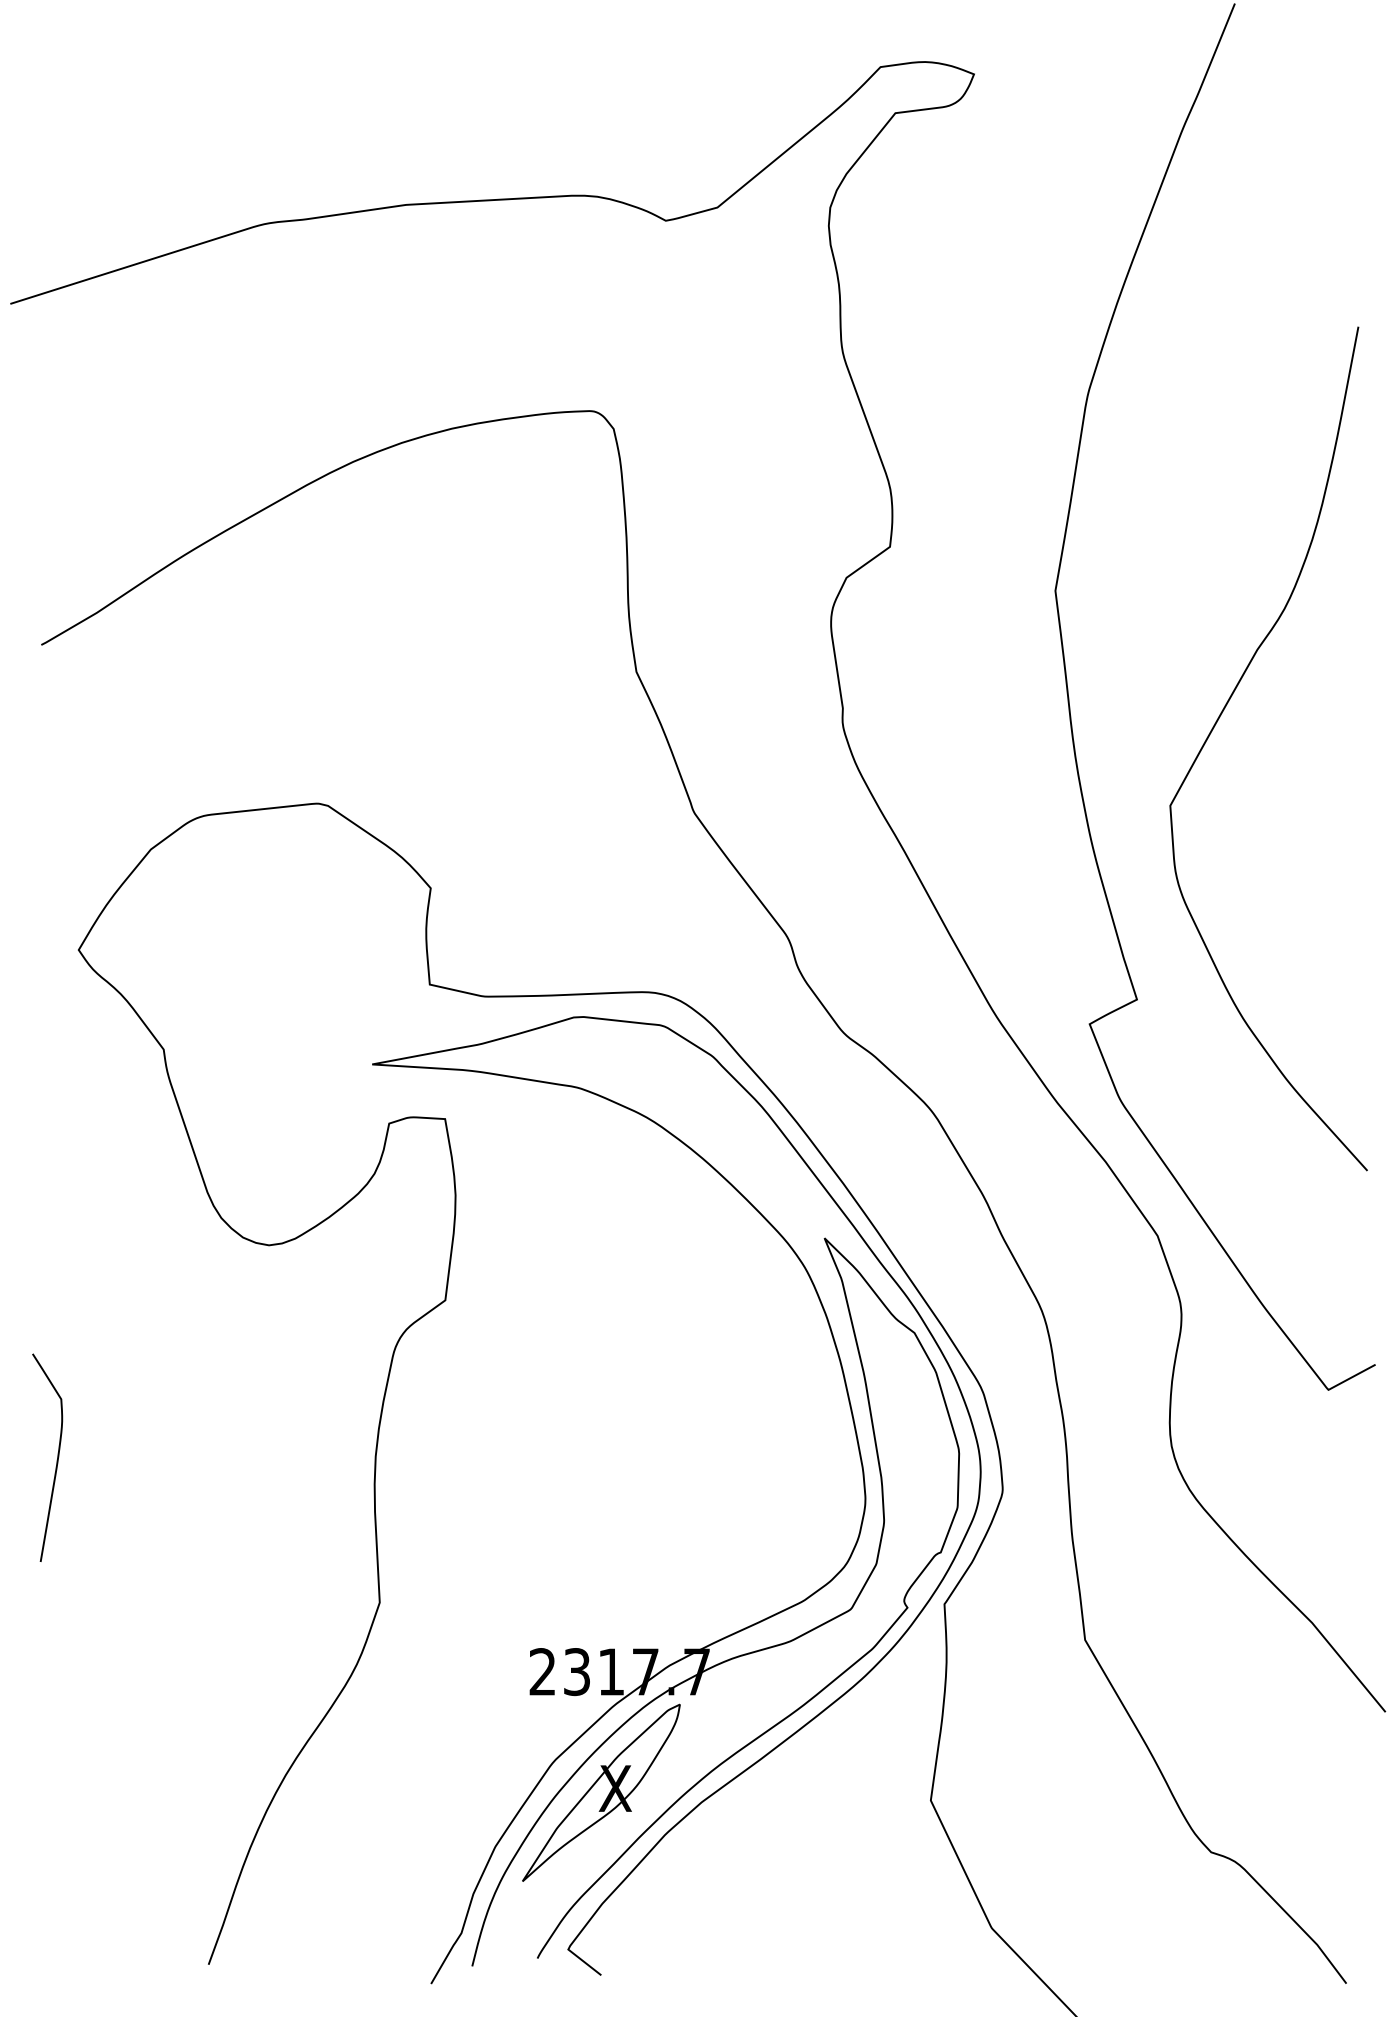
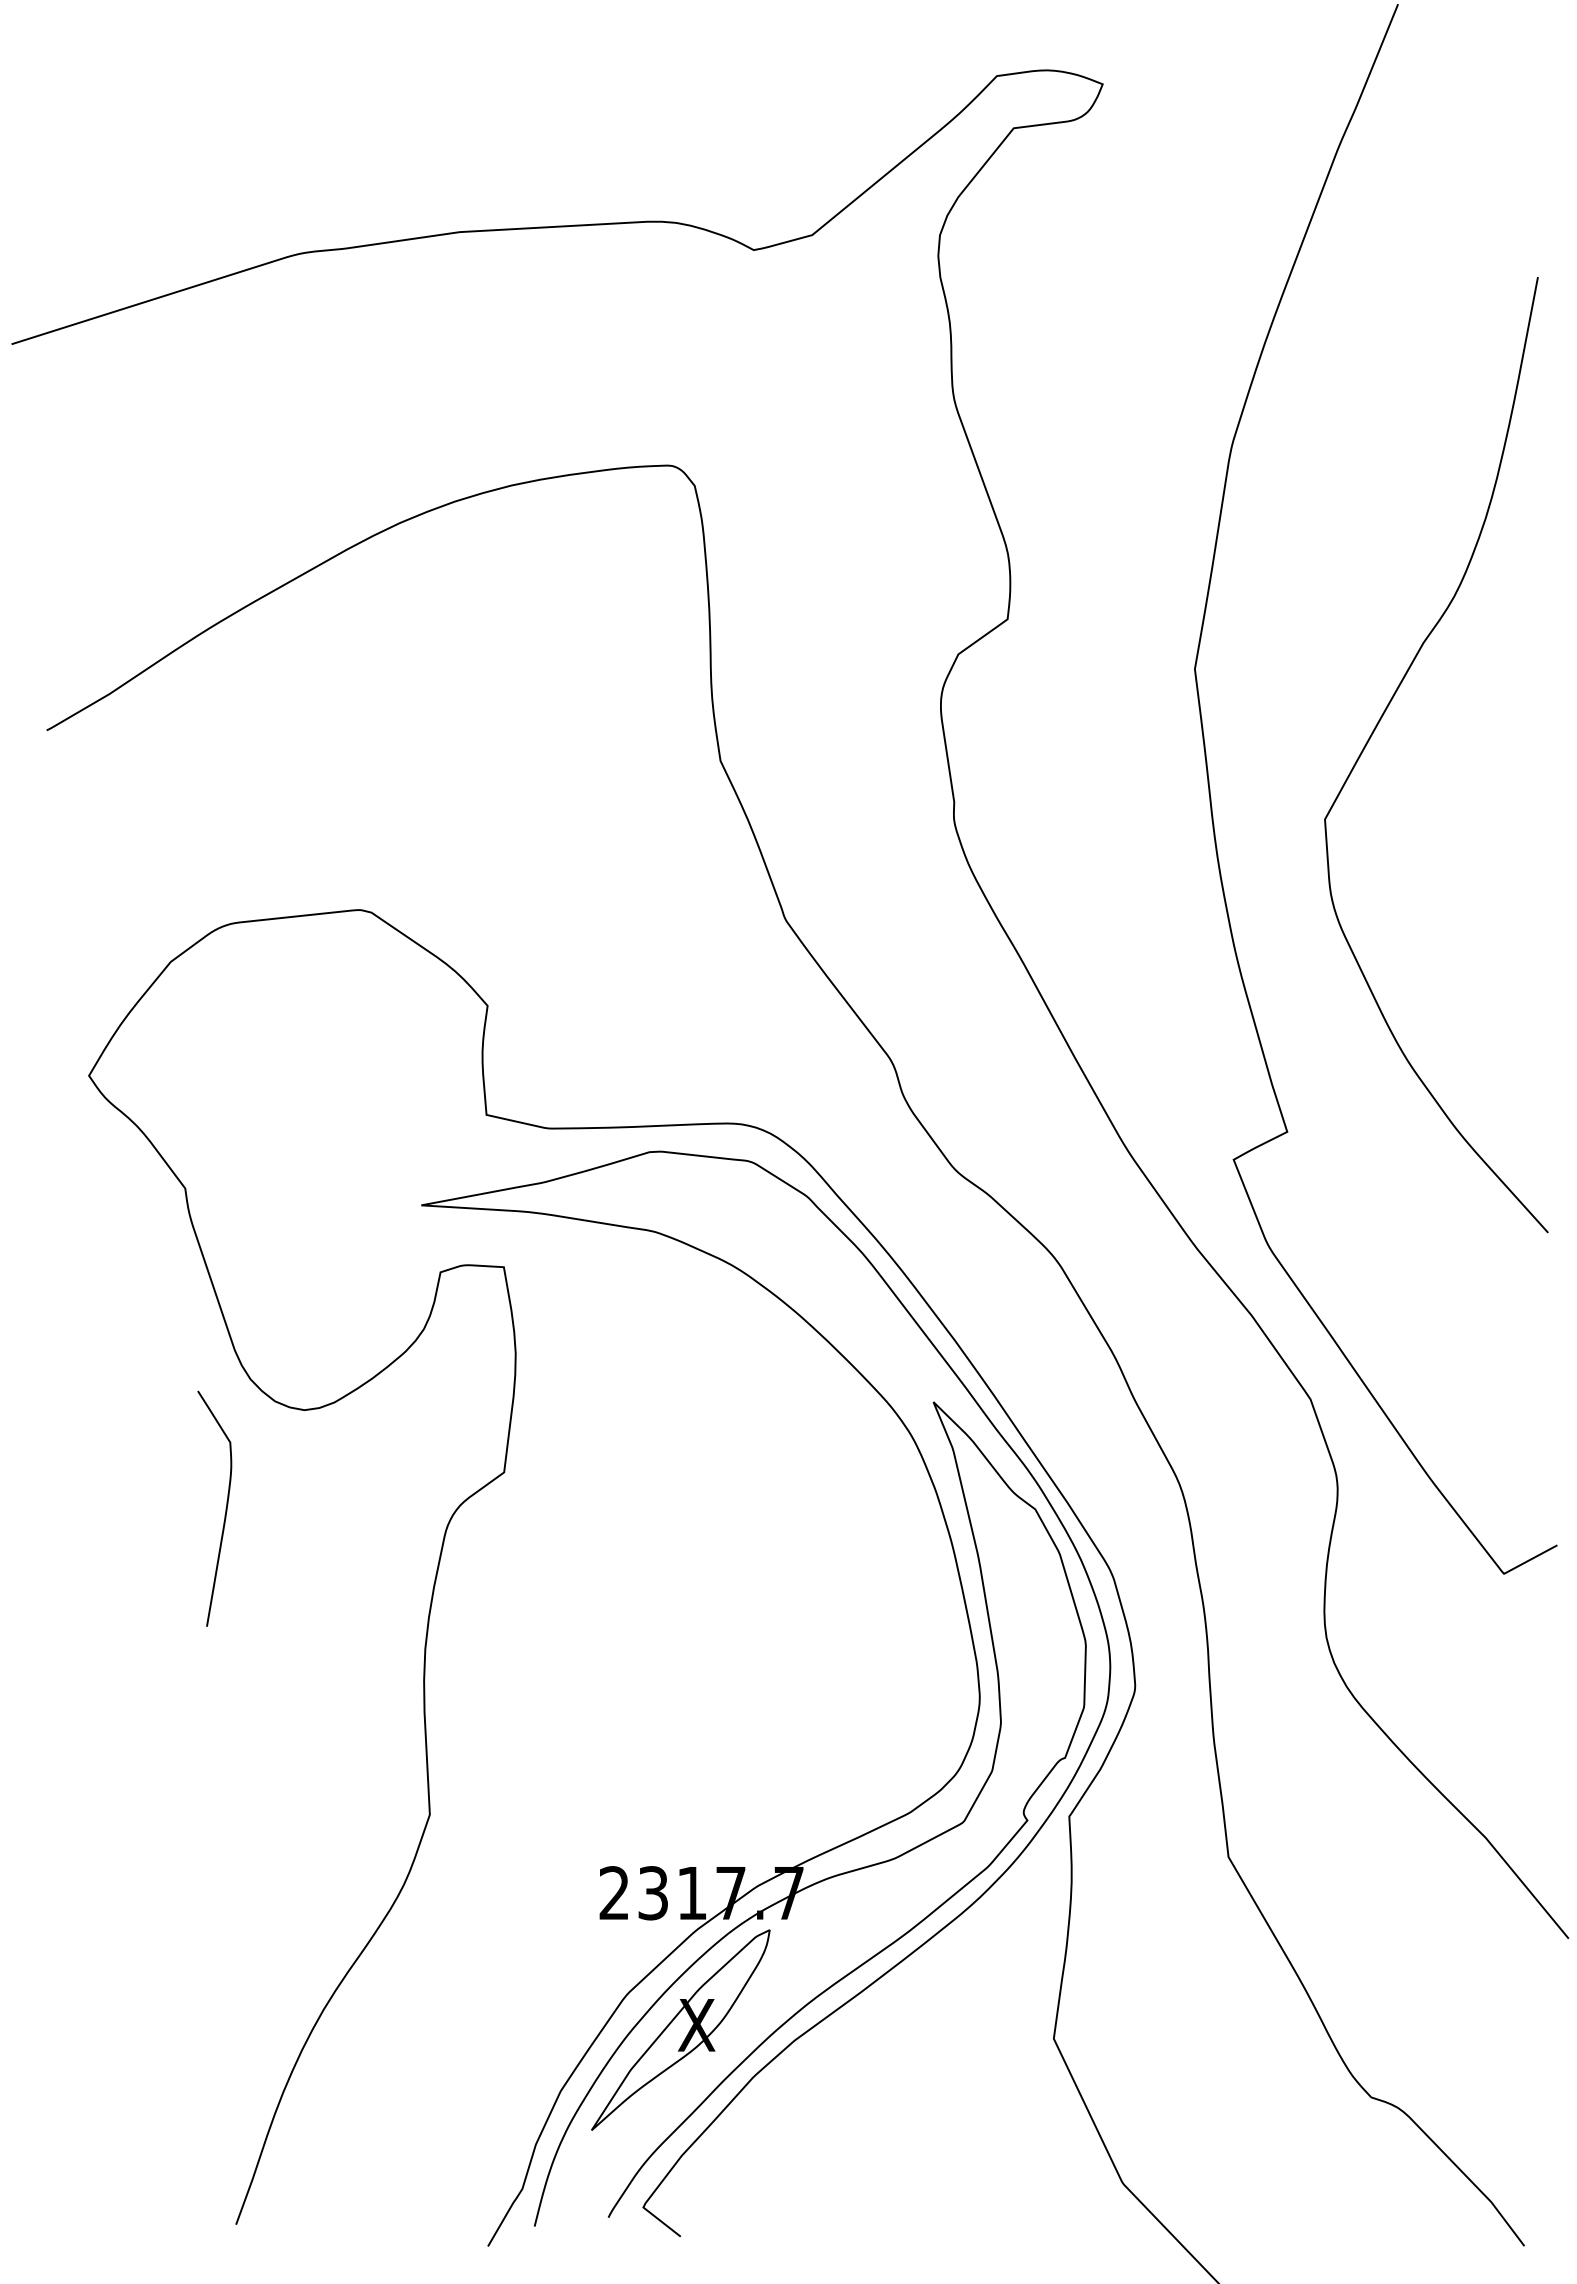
curve: (1219, 719) -> (1380, 721), moved
curve: (57, 1457) -> (225, 1508), moved

